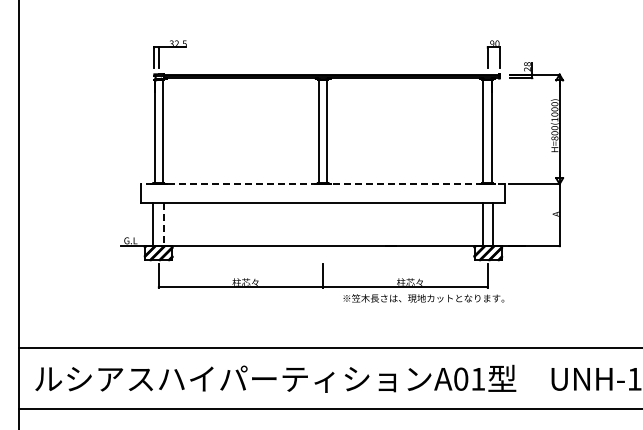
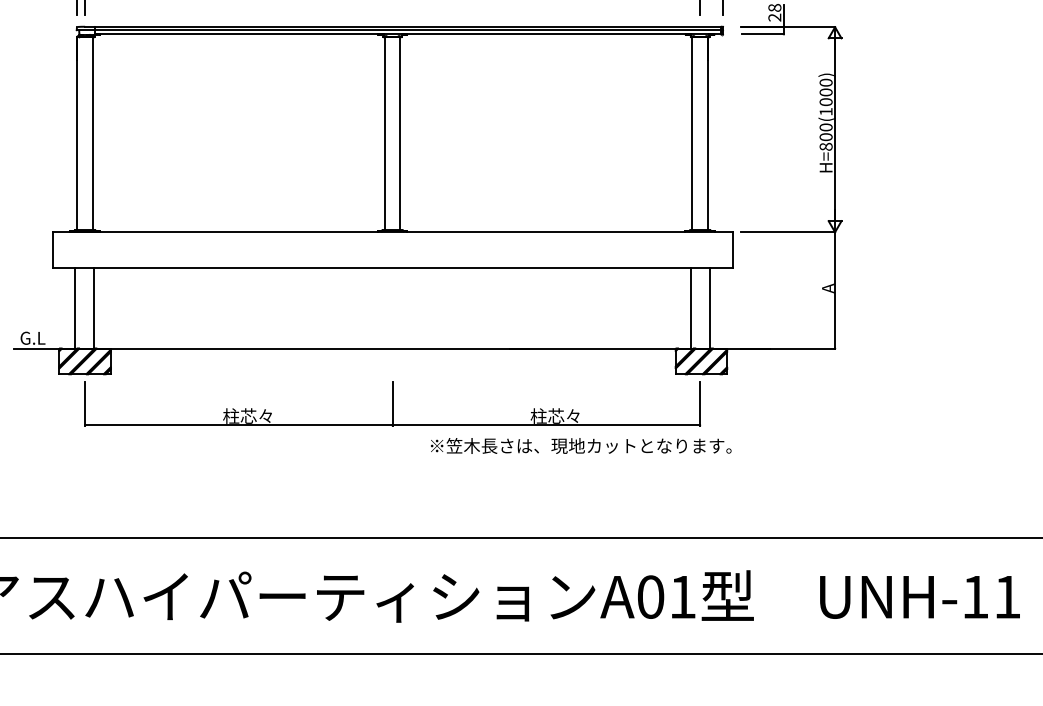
line: (323, 184) -> (393, 232), dashed -> solid
line: (163, 224) -> (94, 307), dashed -> solid

